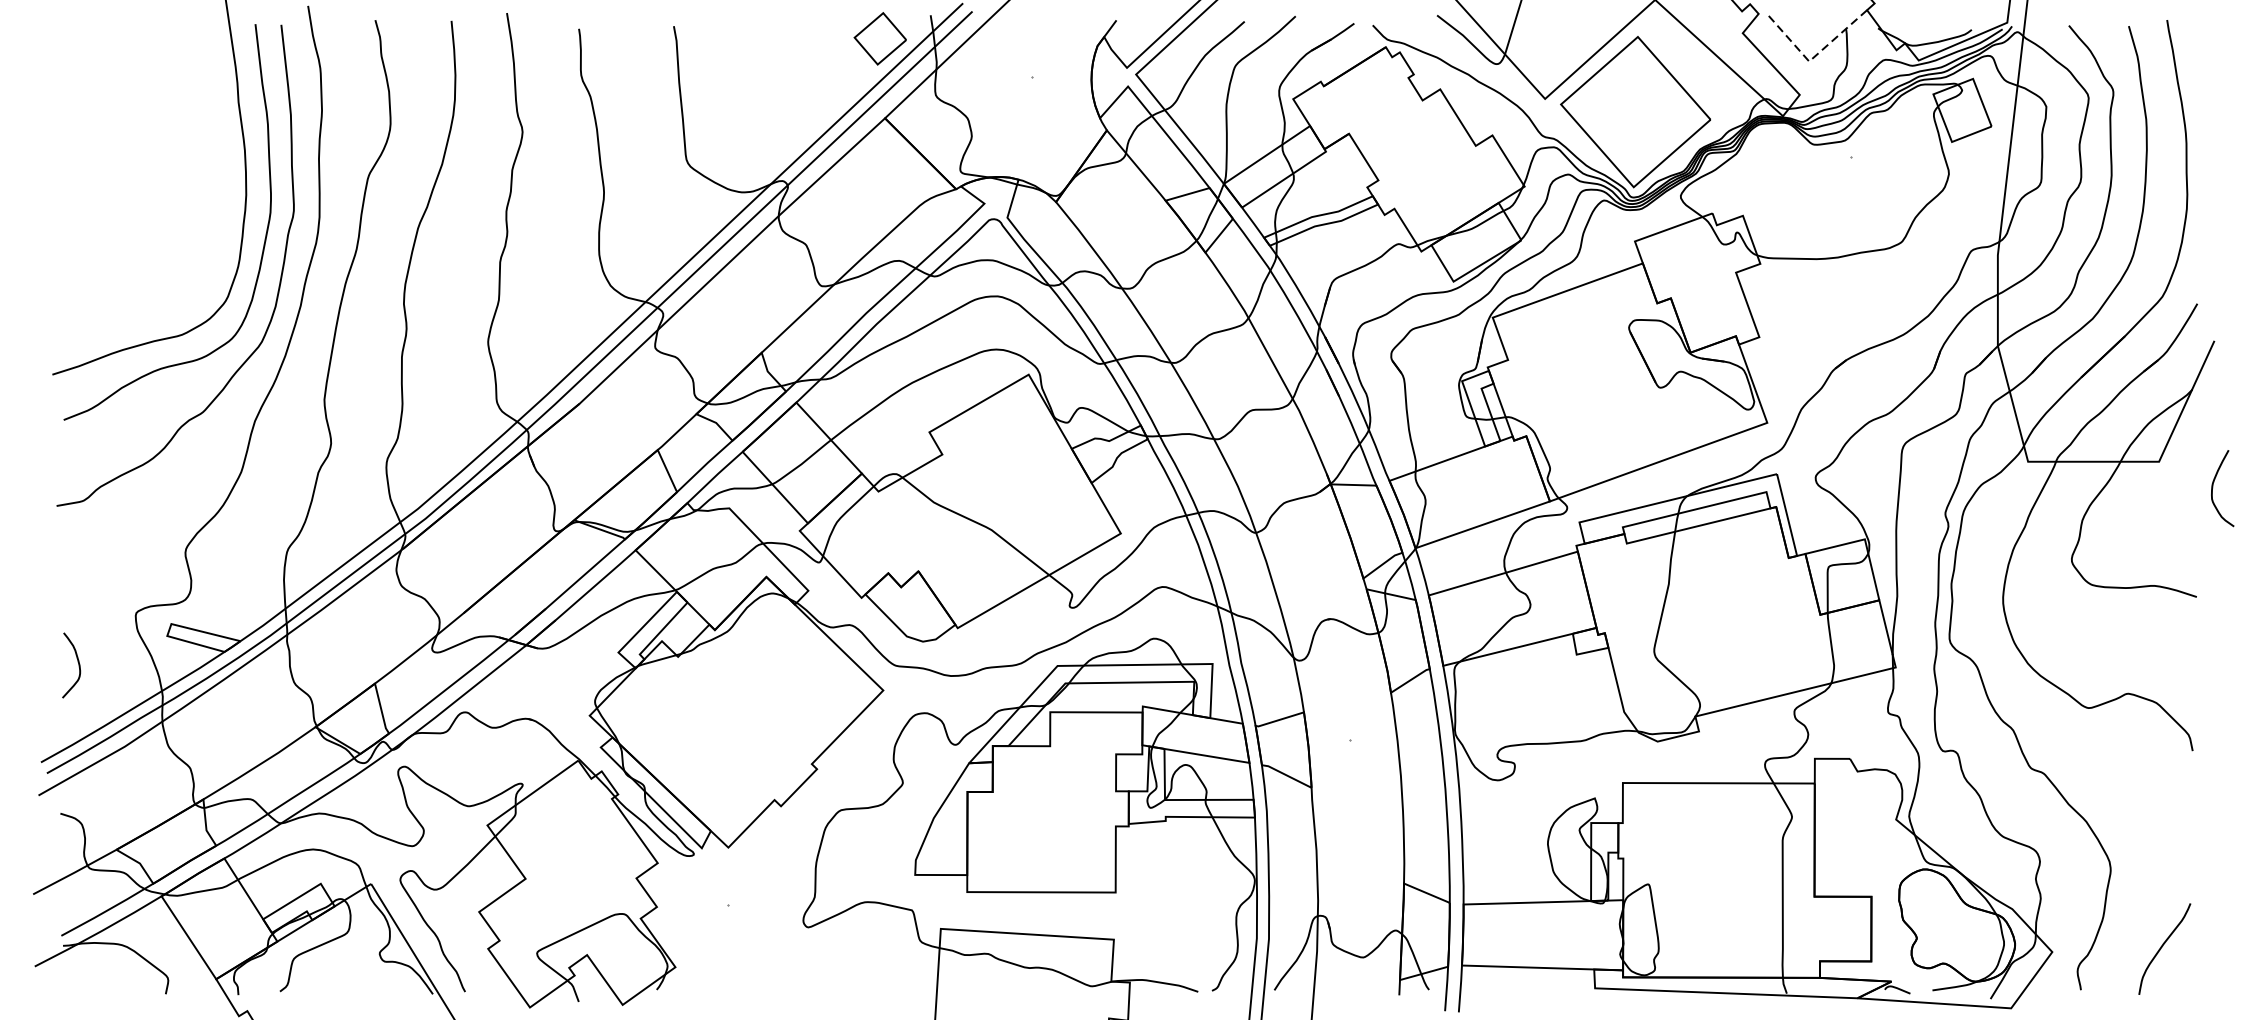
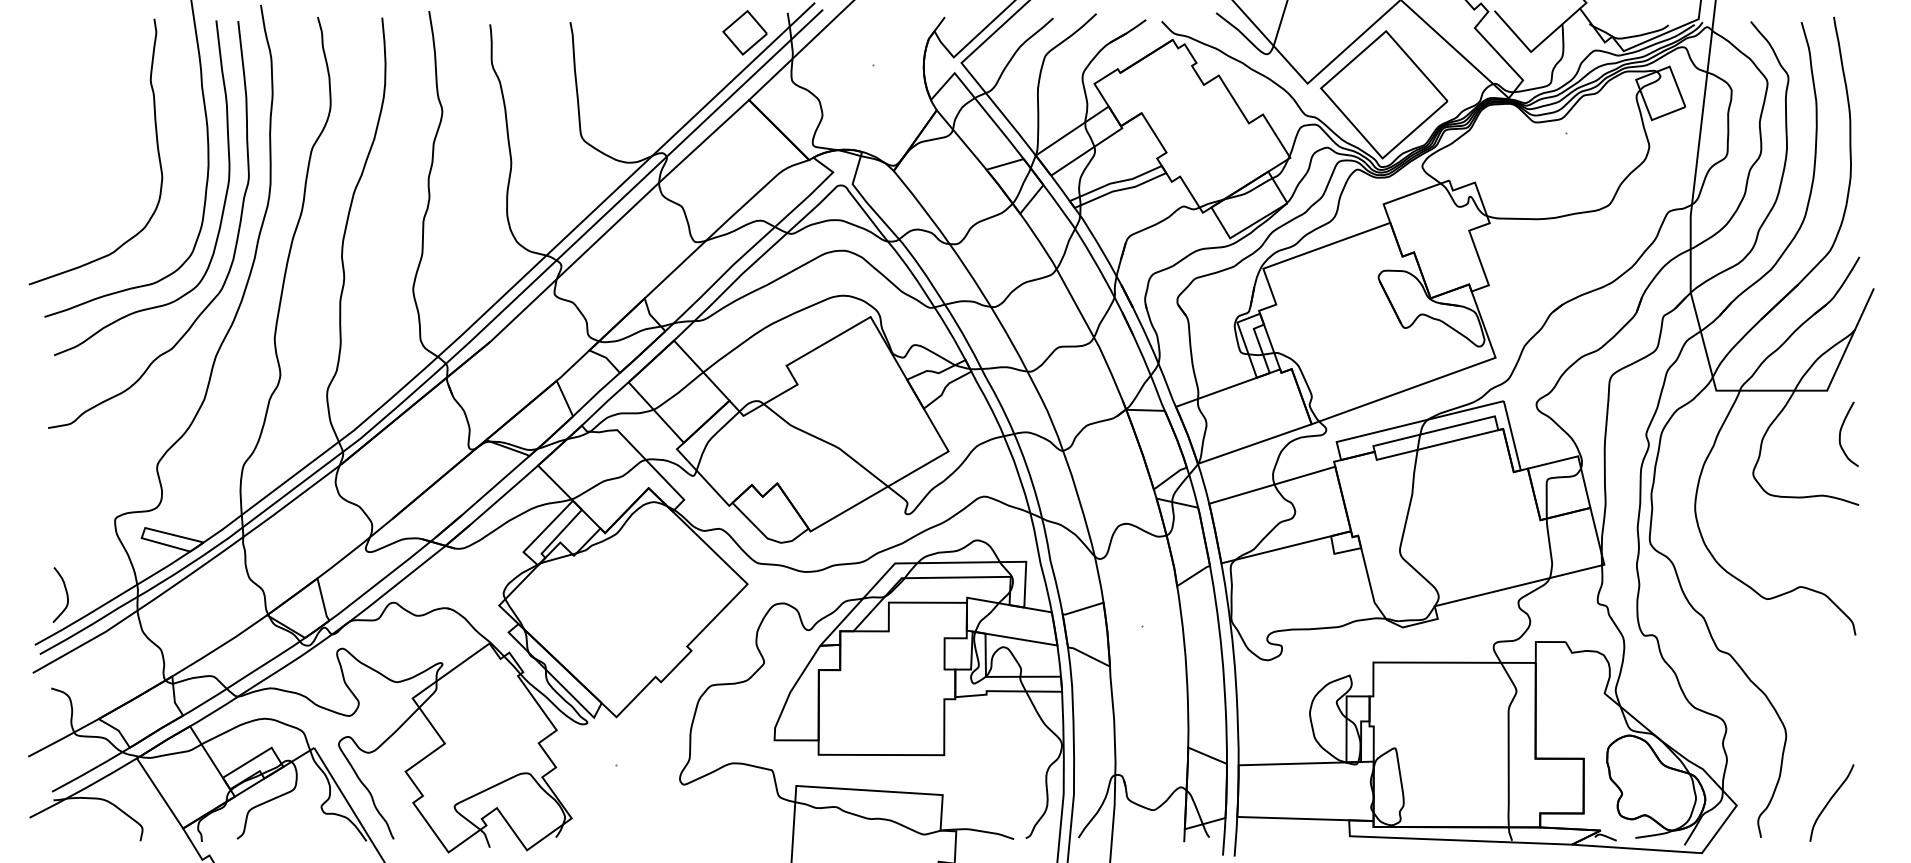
line: (1813, 58) -> (1534, 49), dashed -> solid
curve: (184, 172) -> (156, 145), added
curve: (2213, 486) -> (1841, 432), moved
curve: (77, 662) -> (65, 592), moved

